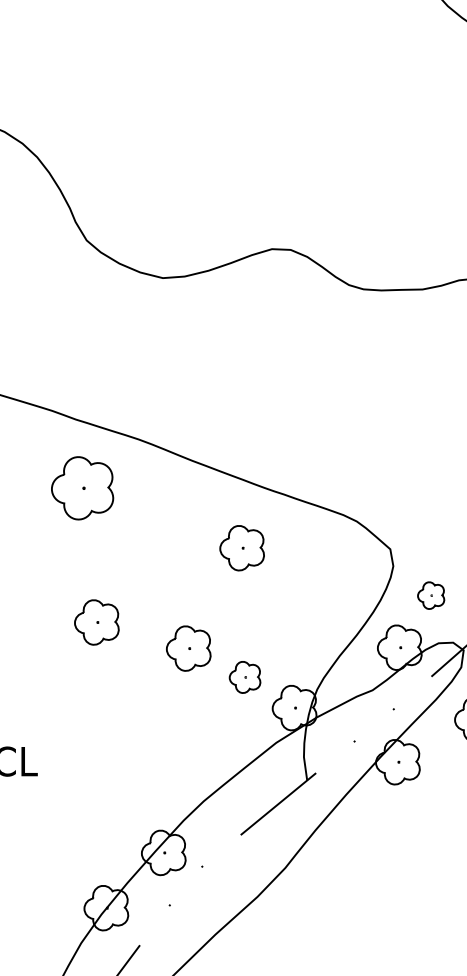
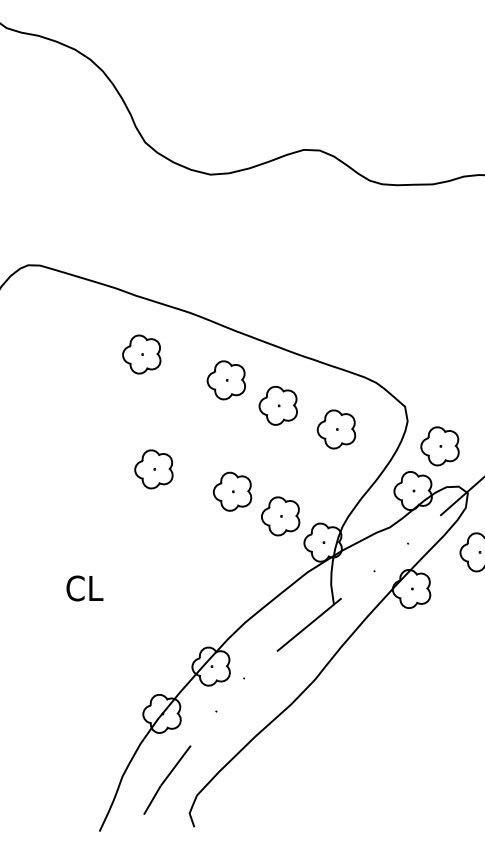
part: (82, 488) -> (141, 354), size x0.71
part: (180, 518) -> (225, 380), added
part: (310, 575) -> (336, 429), added
part: (430, 595) -> (439, 446), size x1.67
part: (244, 677) -> (280, 516), size x1.43

